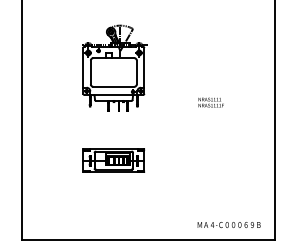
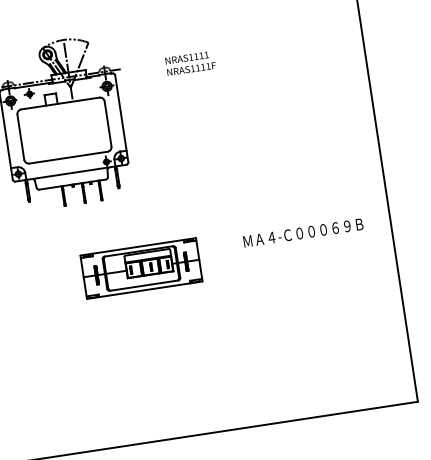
text: (210, 102) -> (189, 63), moved
part: (113, 160) -> (140, 268), moved
text: (228, 224) -> (301, 232), moved

